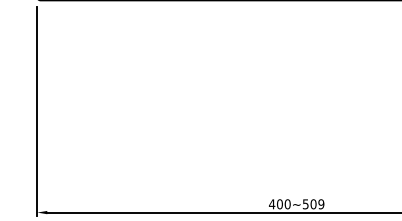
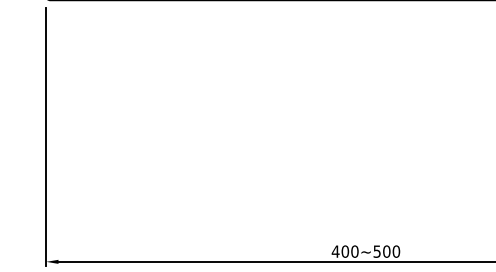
text: (321, 204) -> (396, 251), 400~509 -> 400~500

